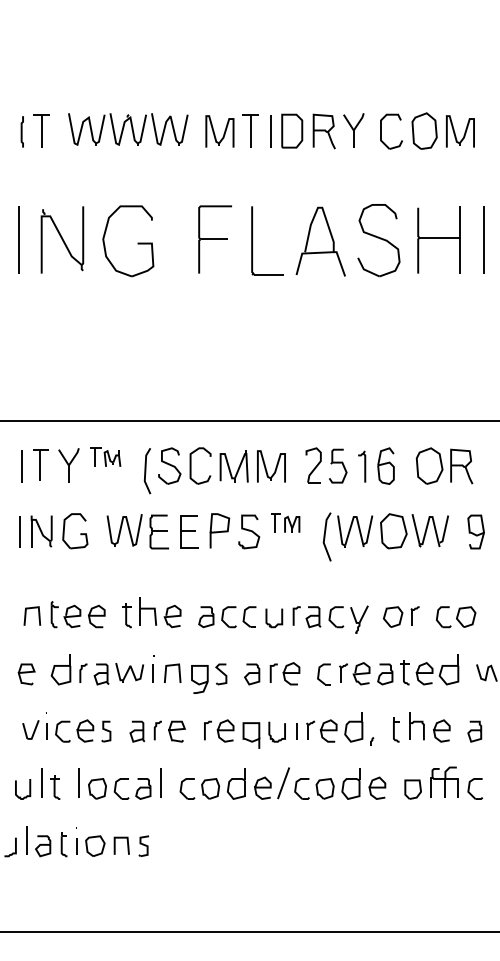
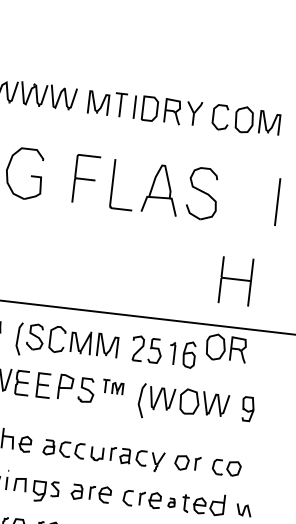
part: (438, 239) -> (235, 280), moved
part: (444, 465) -> (226, 347), moved
part: (385, 674) -> (171, 503), size x0.6

